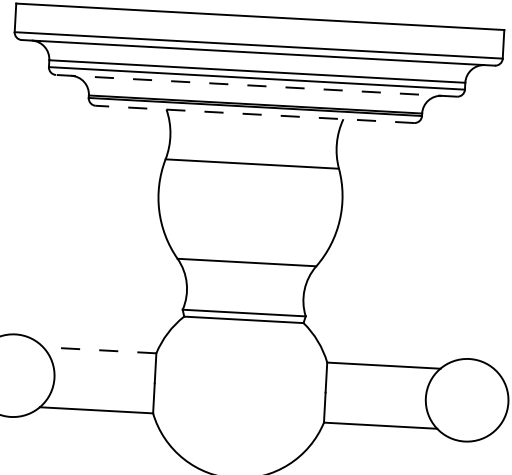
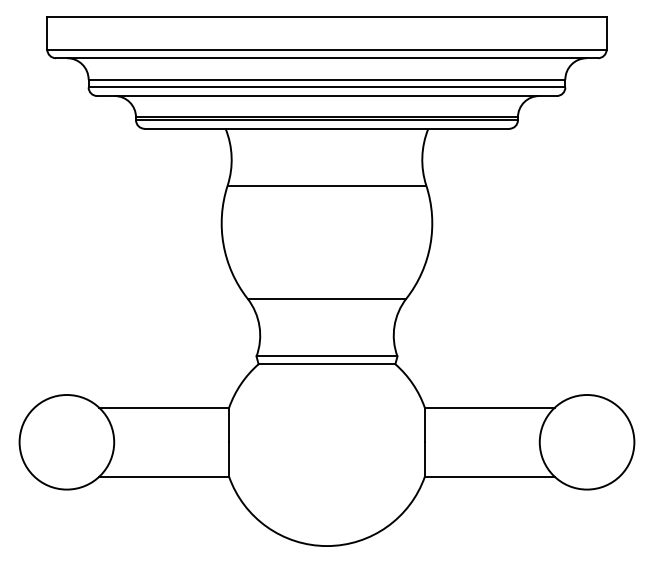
line: (256, 86) -> (326, 96), dashed -> solid
line: (254, 114) -> (326, 128), dashed -> solid
line: (100, 349) -> (164, 407), dashed -> solid

